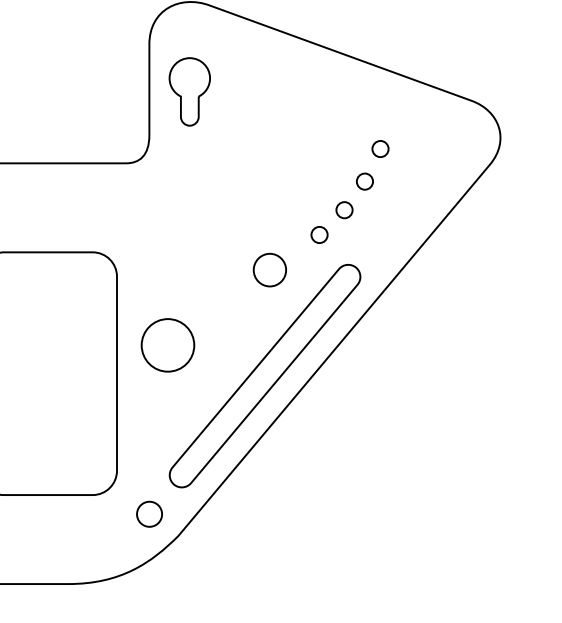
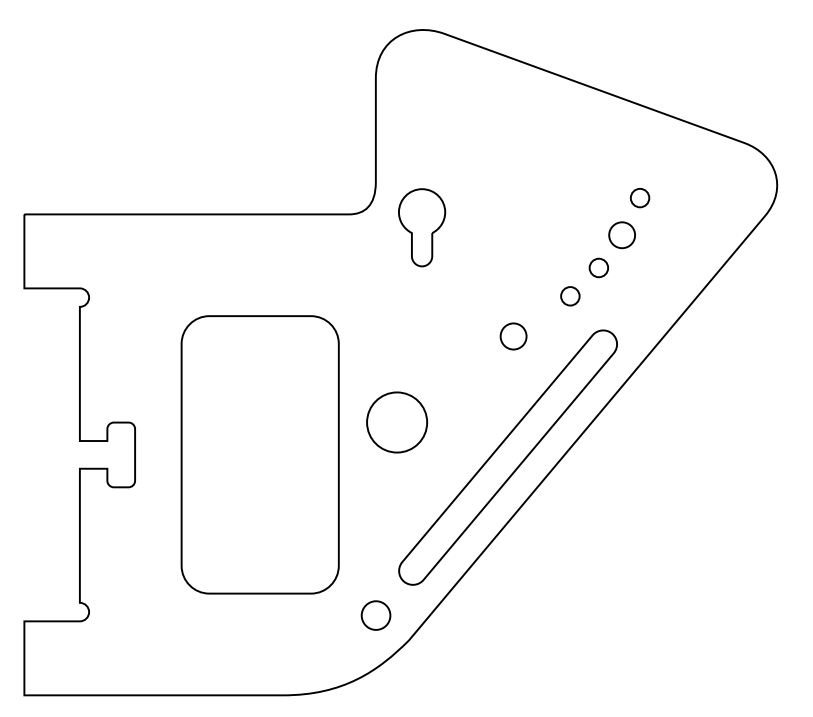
part: (190, 91) -> (422, 227), moved
part: (365, 181) -> (622, 235), size x1.4
part: (269, 270) -> (513, 336), size x0.7

